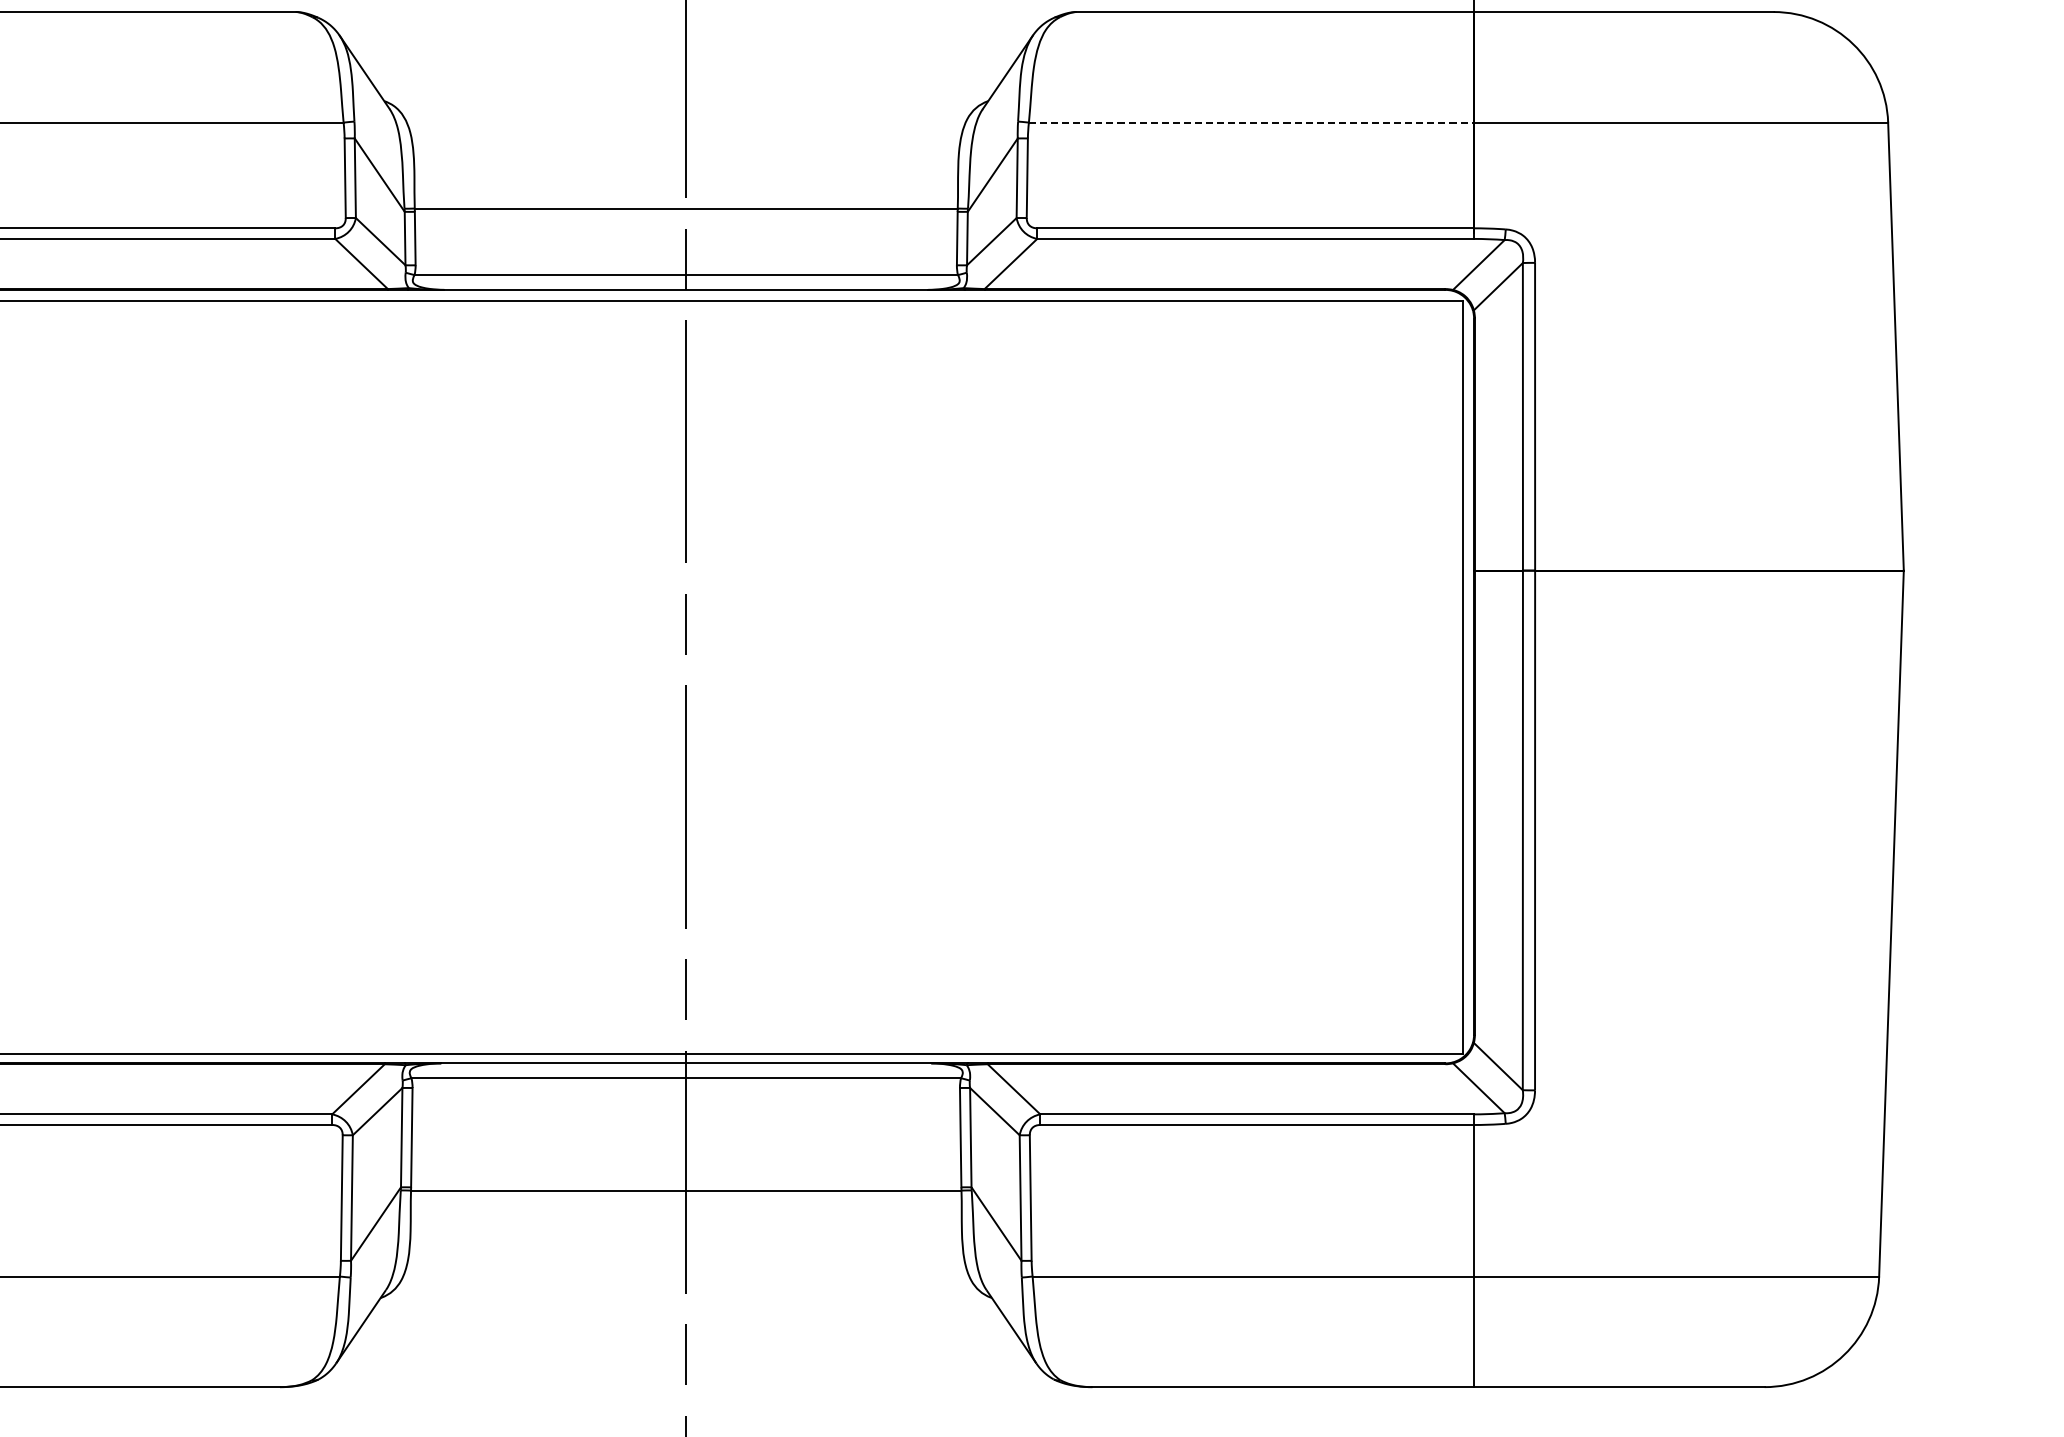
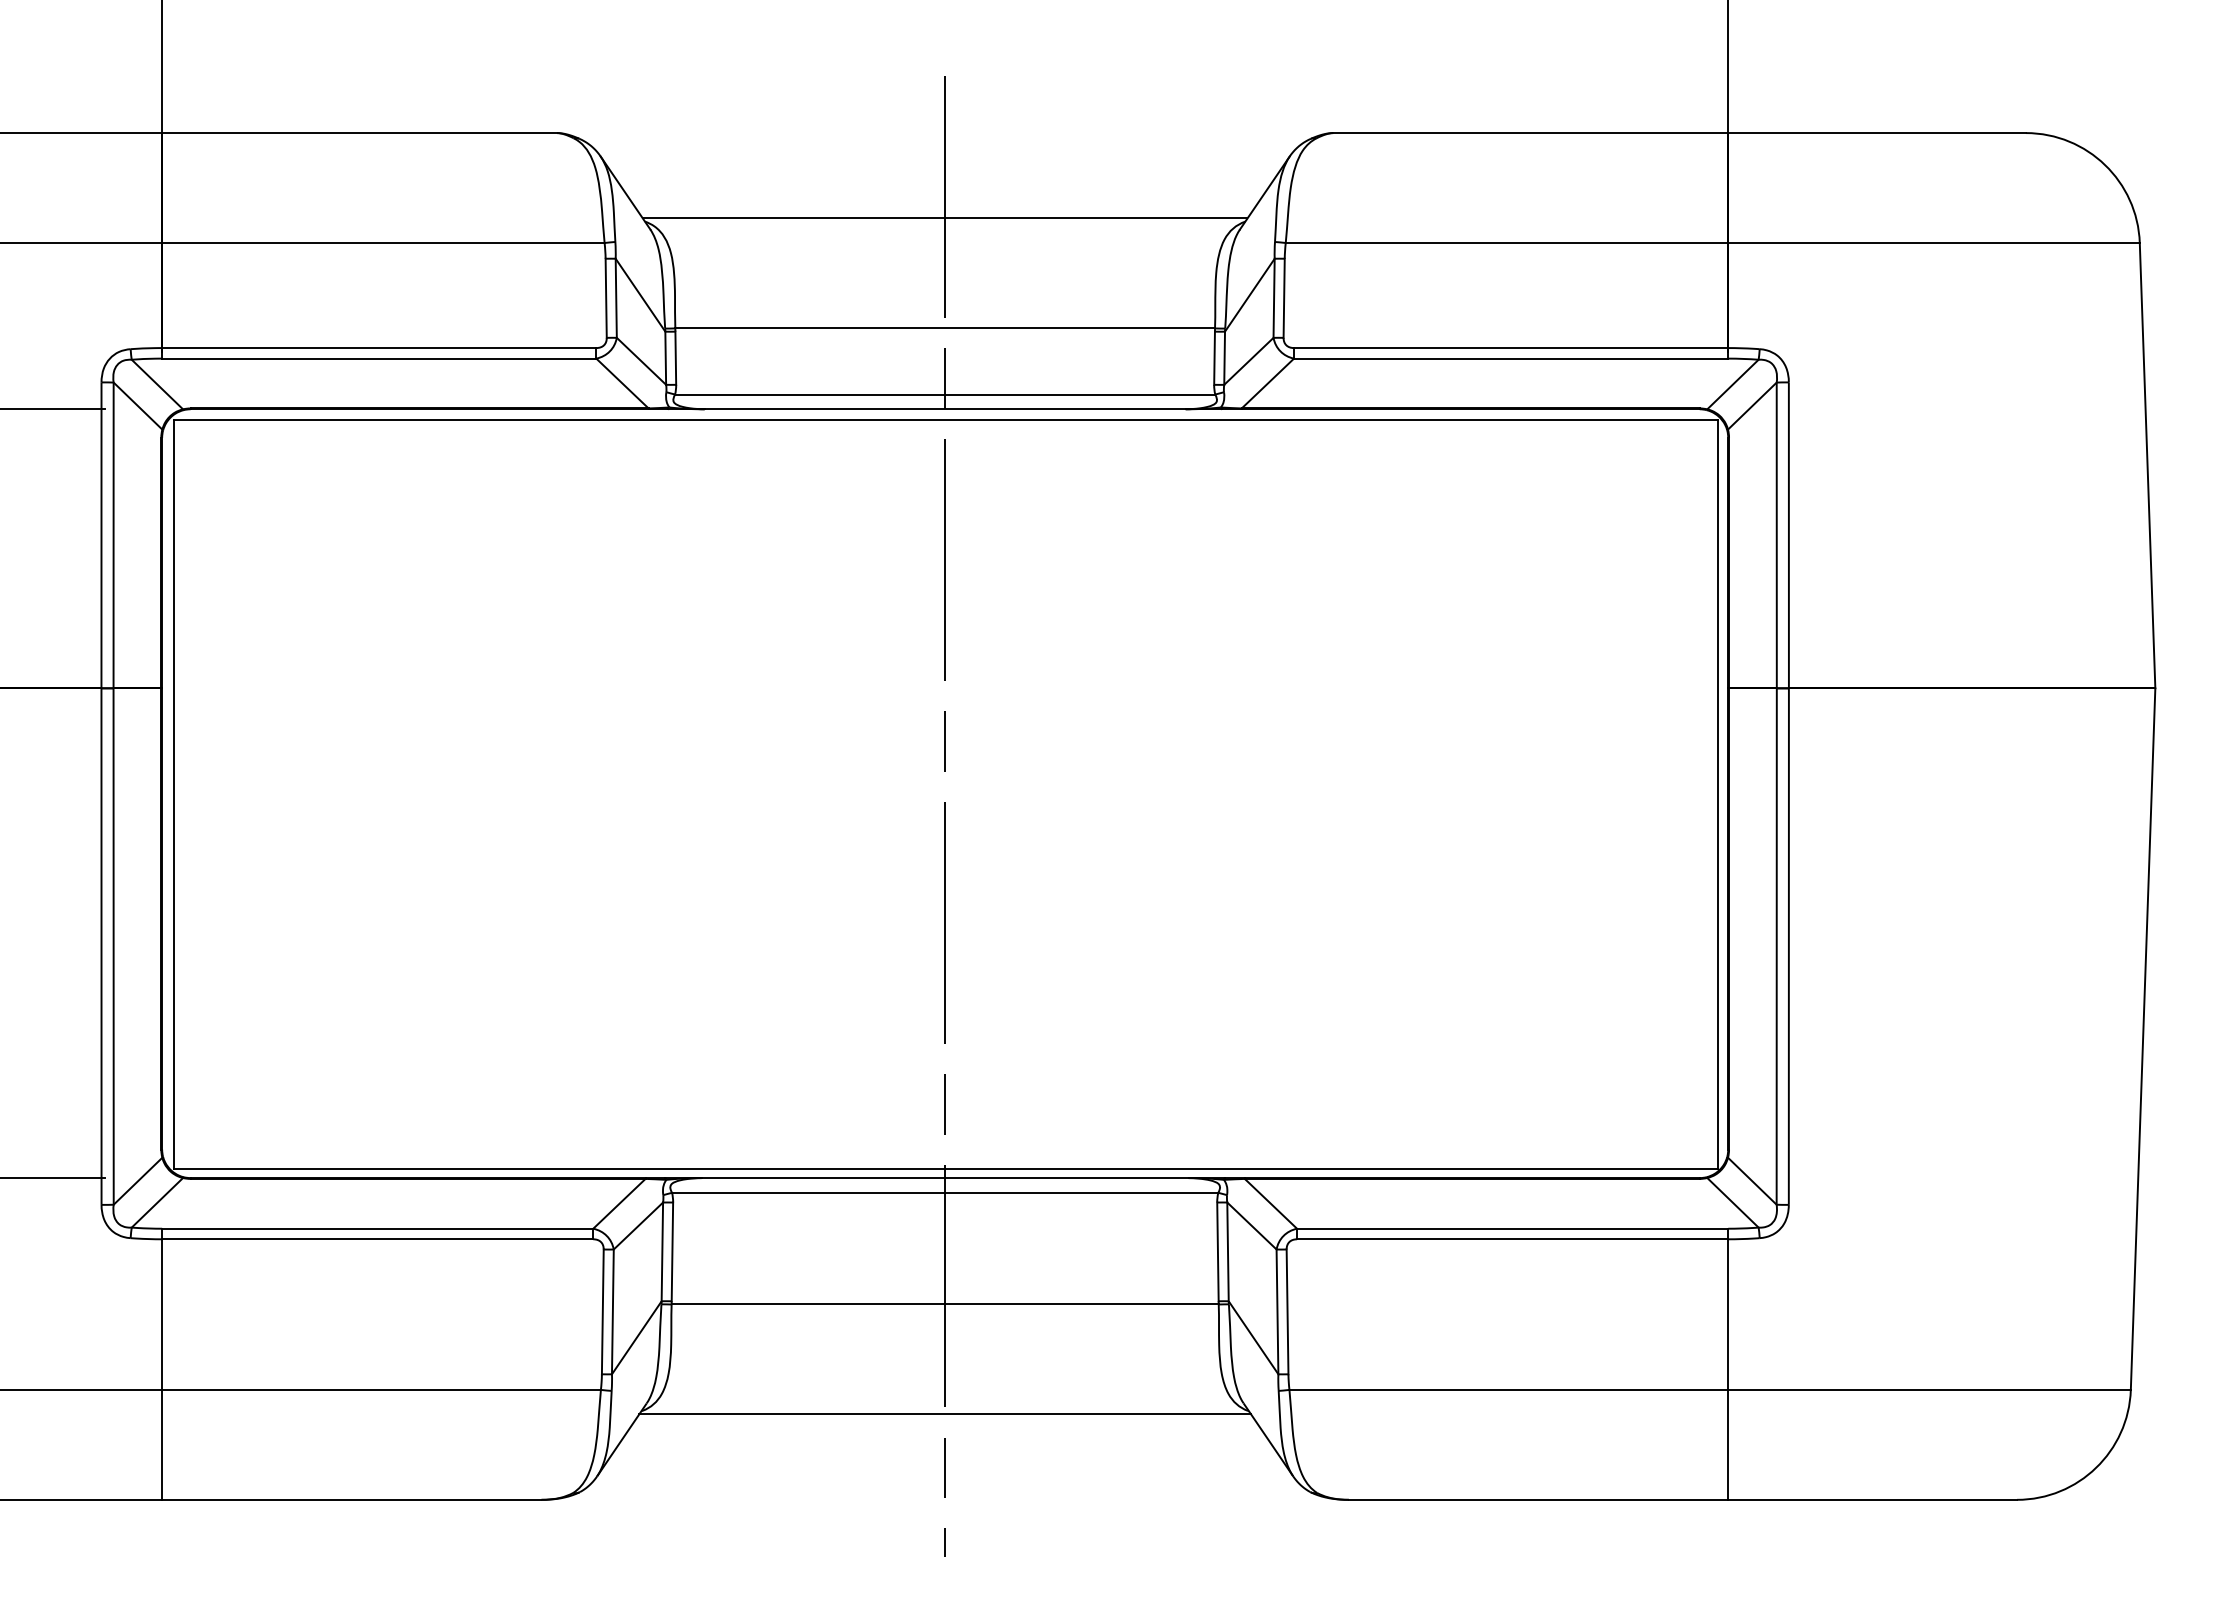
line: (685, 97) -> (944, 218), added
line: (1252, 123) -> (1507, 243), dashed -> solid
line: (686, 1301) -> (945, 1414), added

